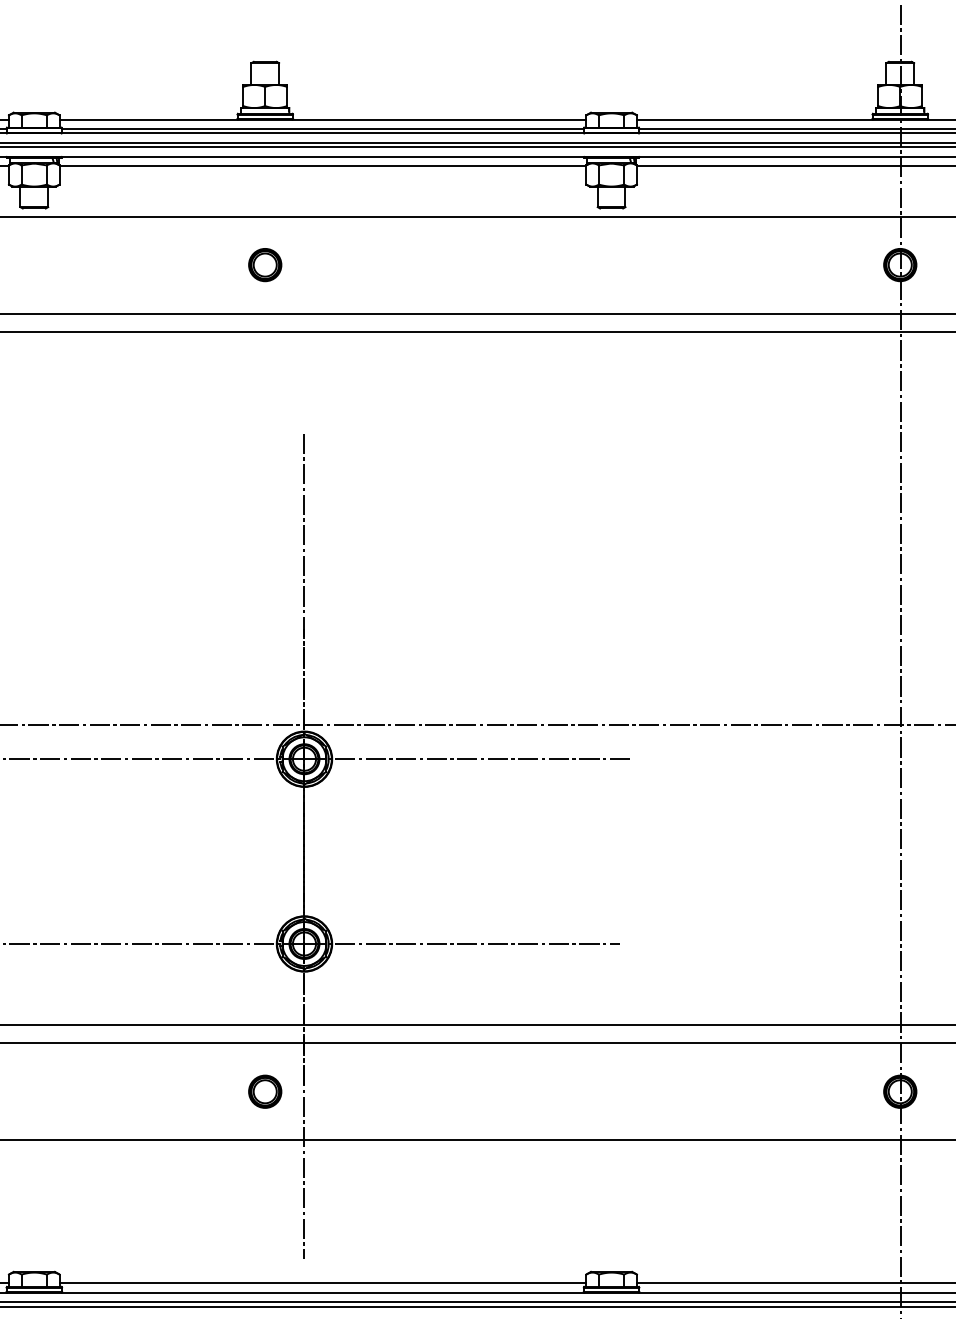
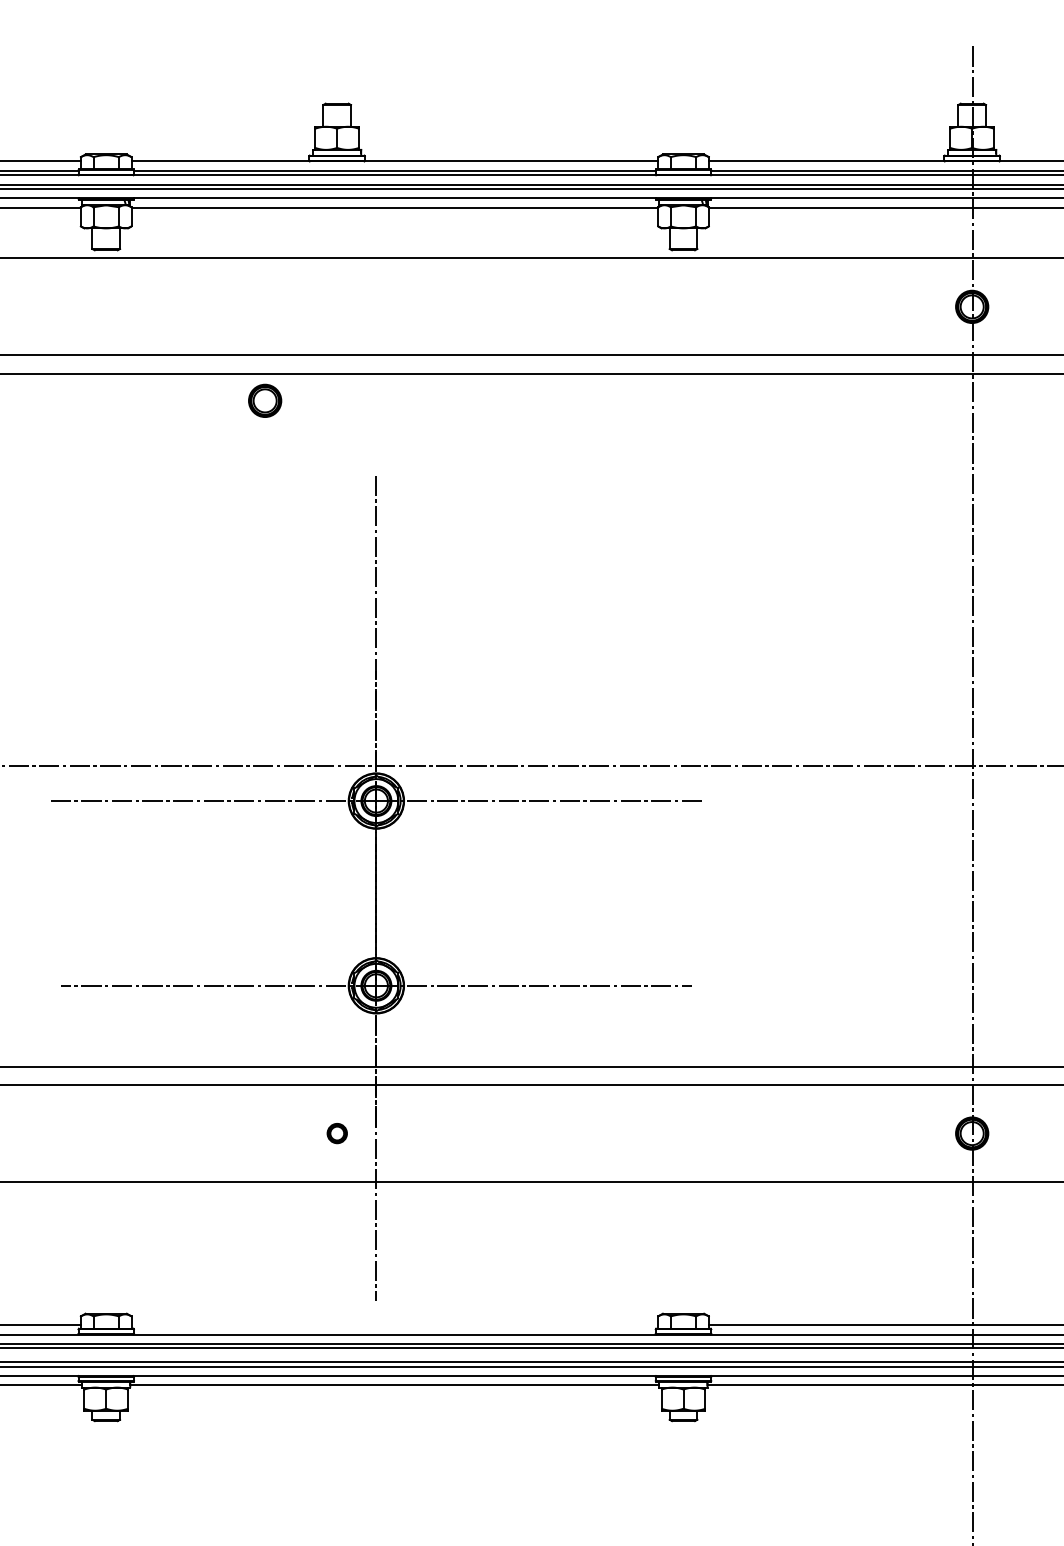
part: (265, 264) -> (265, 400), moved
part: (265, 1091) -> (337, 1133), size x0.6
line: (322, 1283) -> (394, 1325), removed

